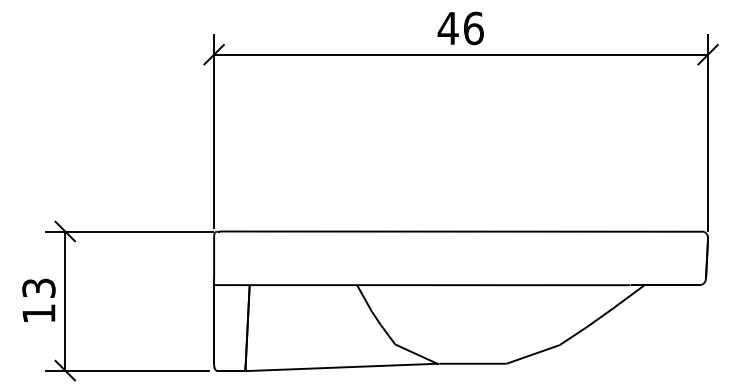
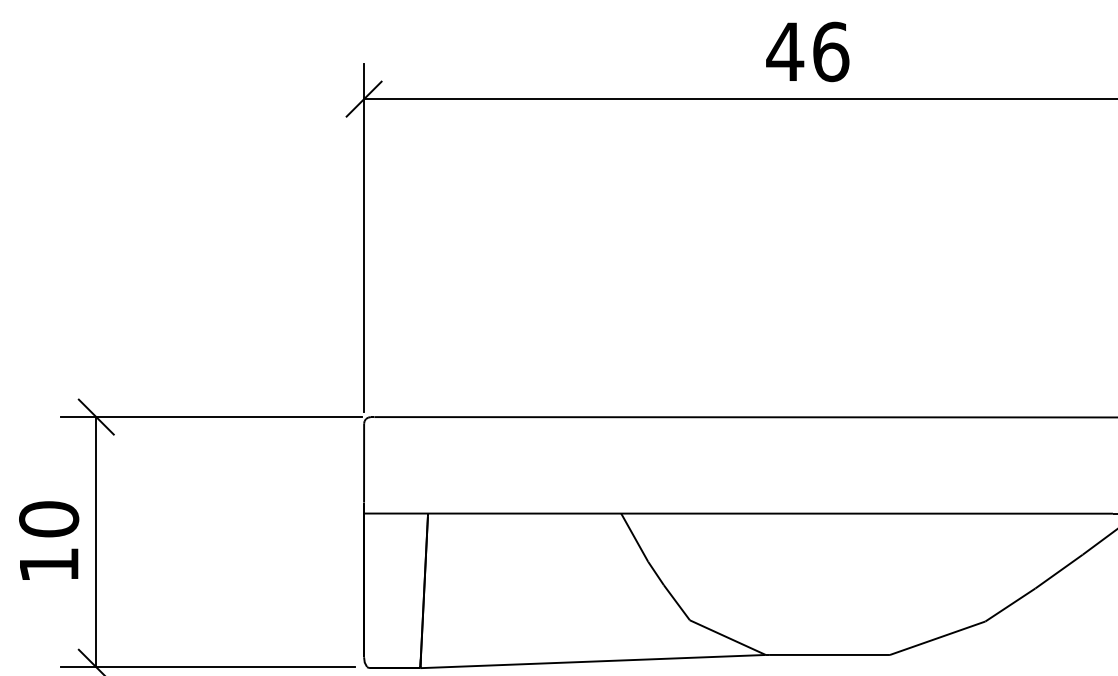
text: (38, 288) -> (48, 519), 13 -> 10

